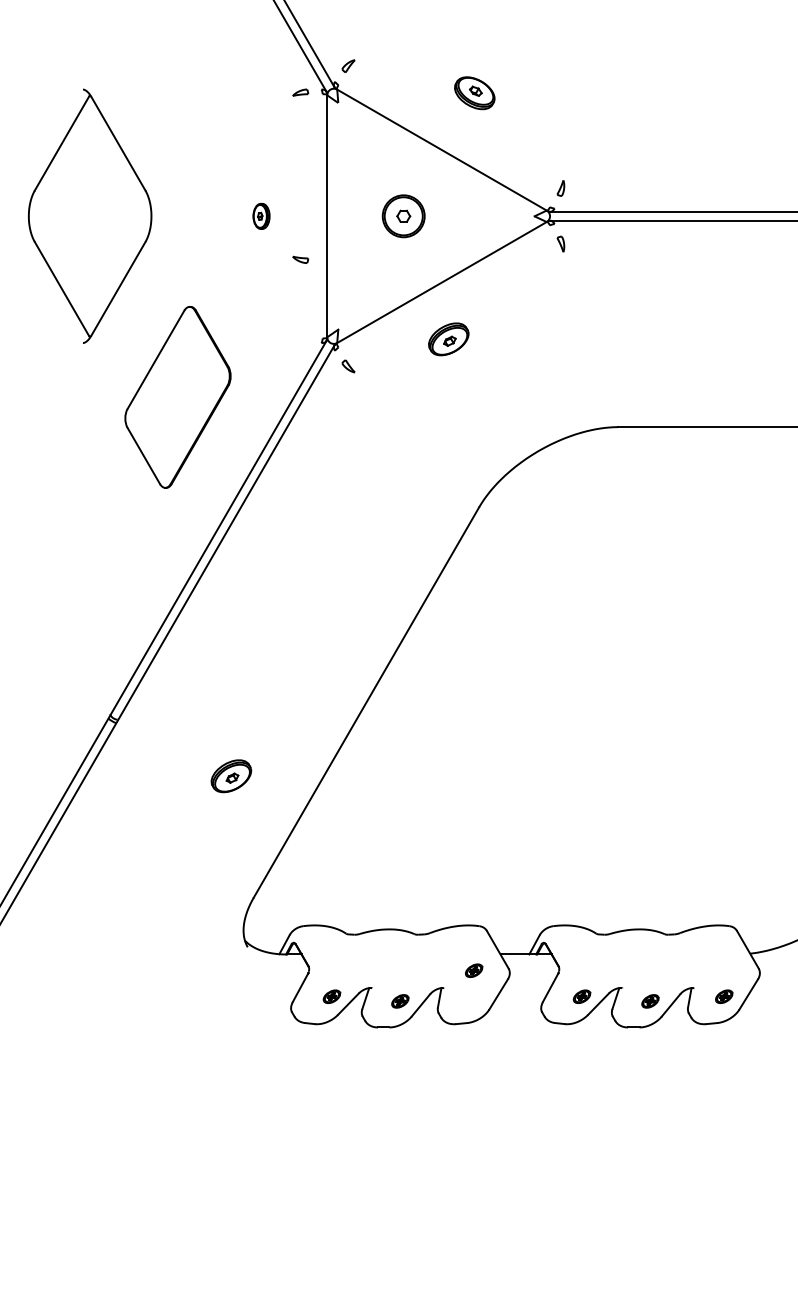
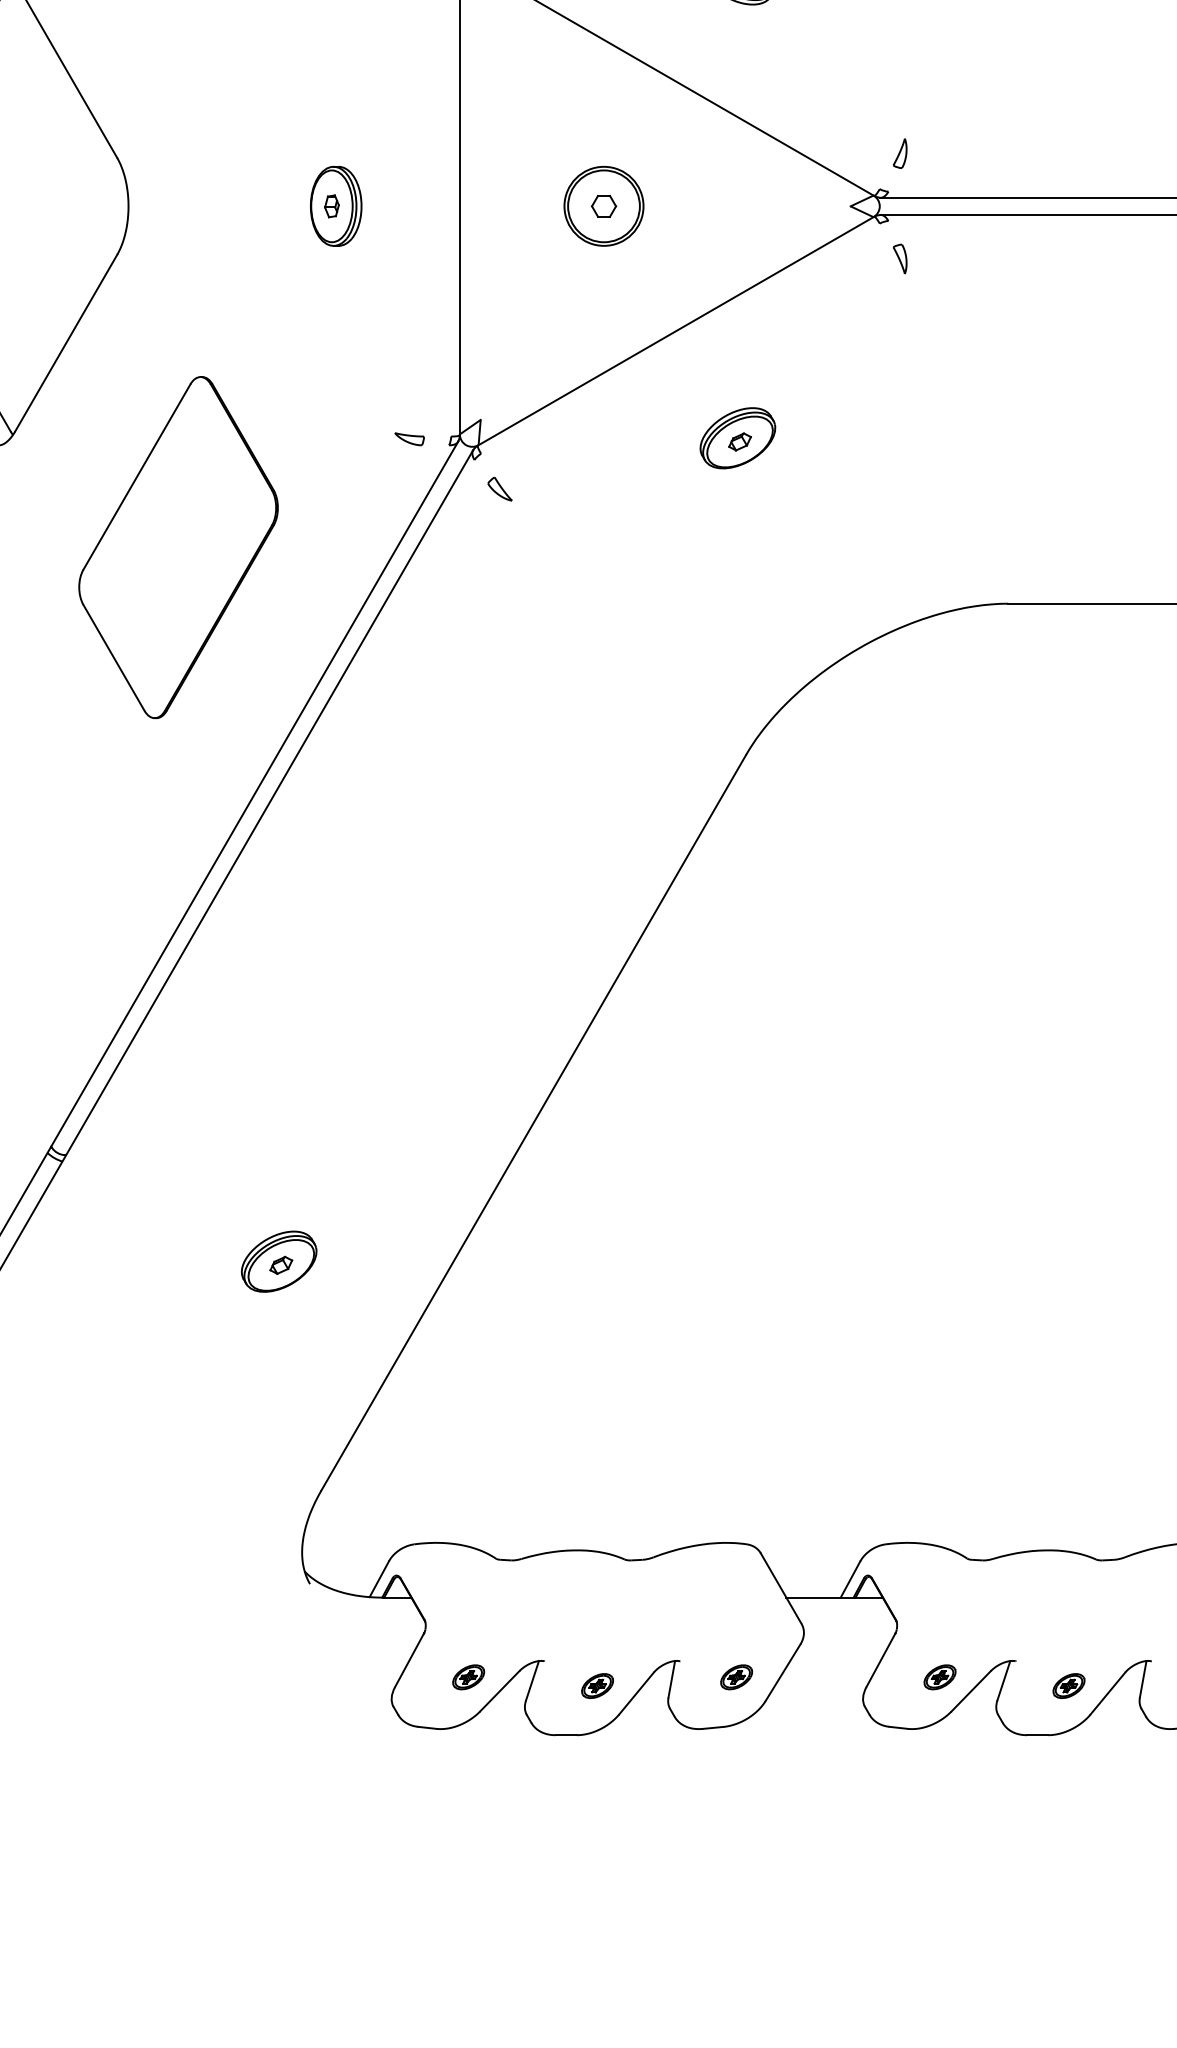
part: (261, 216) -> (335, 206), size x1.67
part: (300, 259) -> (409, 438), moved
part: (448, 339) -> (737, 438), moved
part: (474, 970) -> (737, 1676), moved

